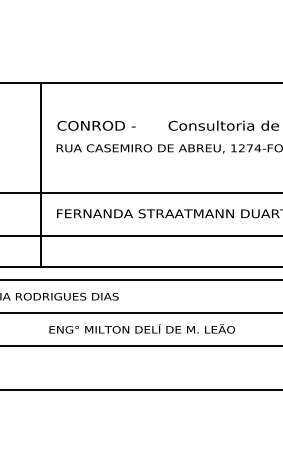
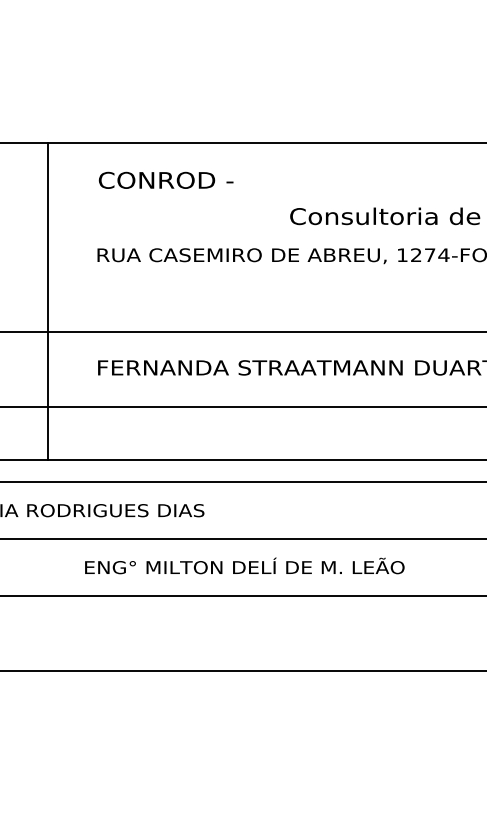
text: (96, 125) -> (166, 179), moved
line: (41, 175) -> (49, 302), moved

